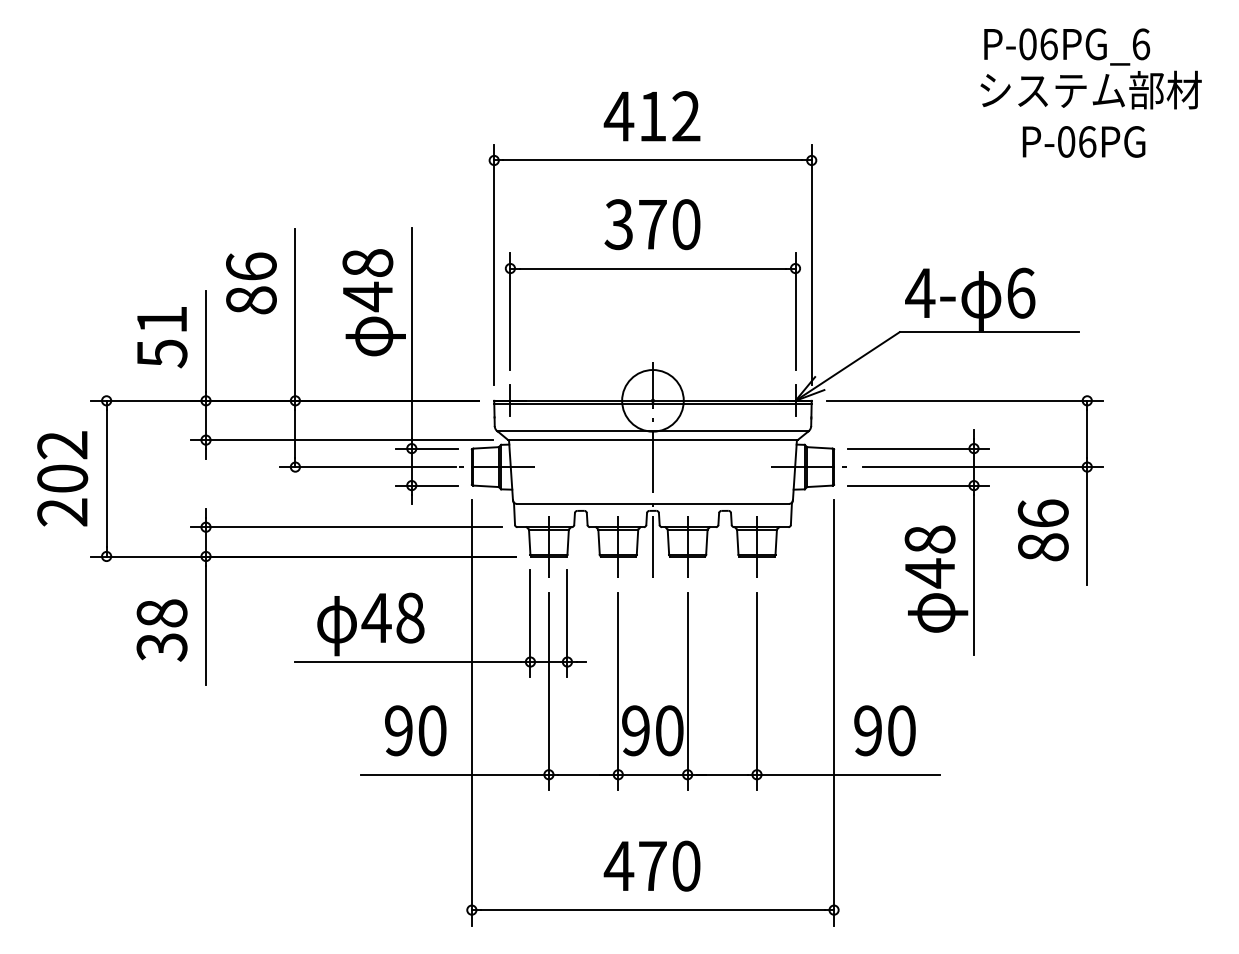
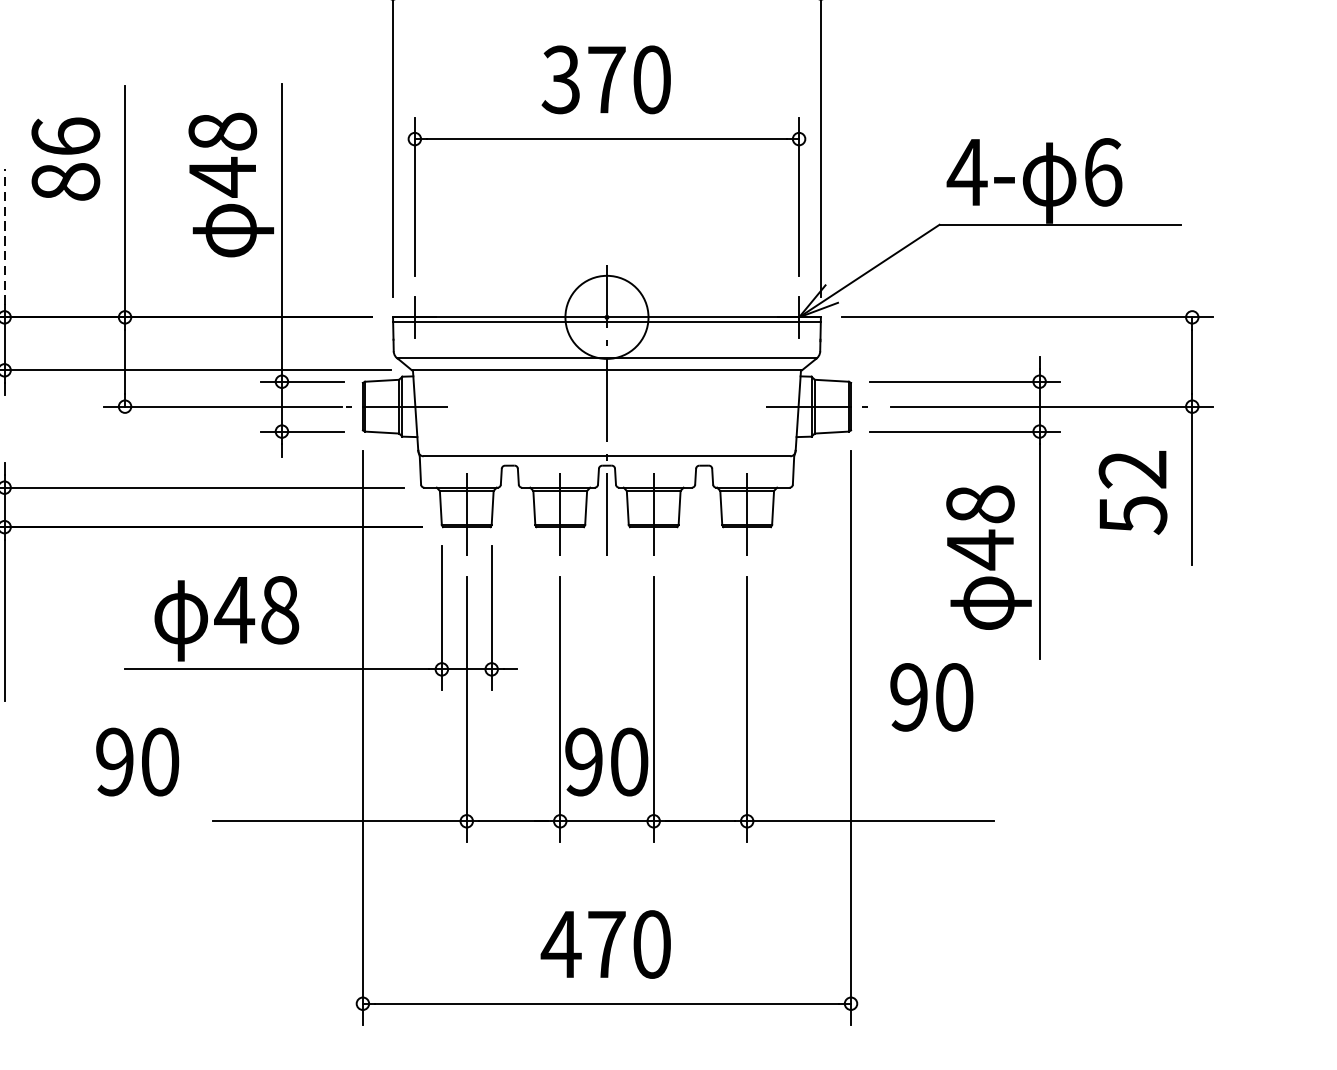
line: (206, 340) -> (5, 236), solid -> dashed
text: (1042, 530) -> (1131, 492), 86 -> 52
text: (415, 730) -> (137, 761), moved
text: (884, 730) -> (931, 696), moved

